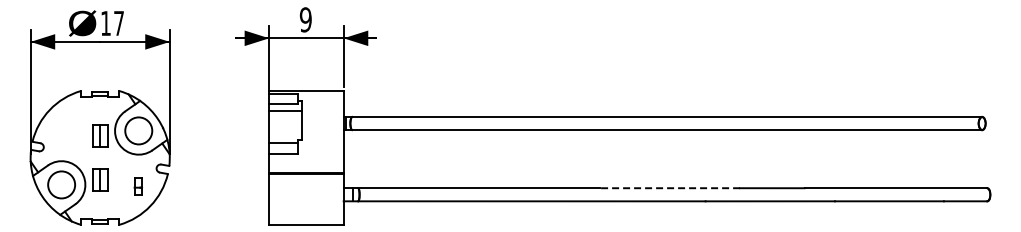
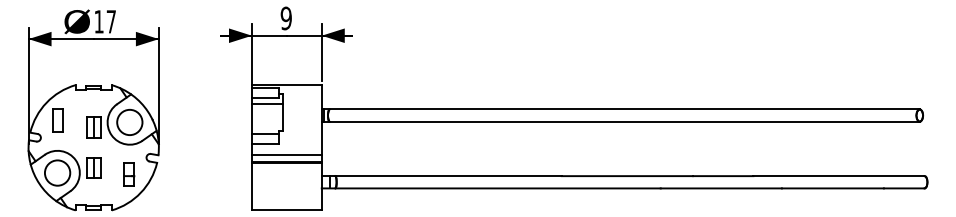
part: (61, 129) -> (57, 121), added
line: (306, 165) -> (286, 154), added
part: (138, 186) -> (129, 174), size x1.43
line: (669, 188) -> (626, 176), dashed -> solid

